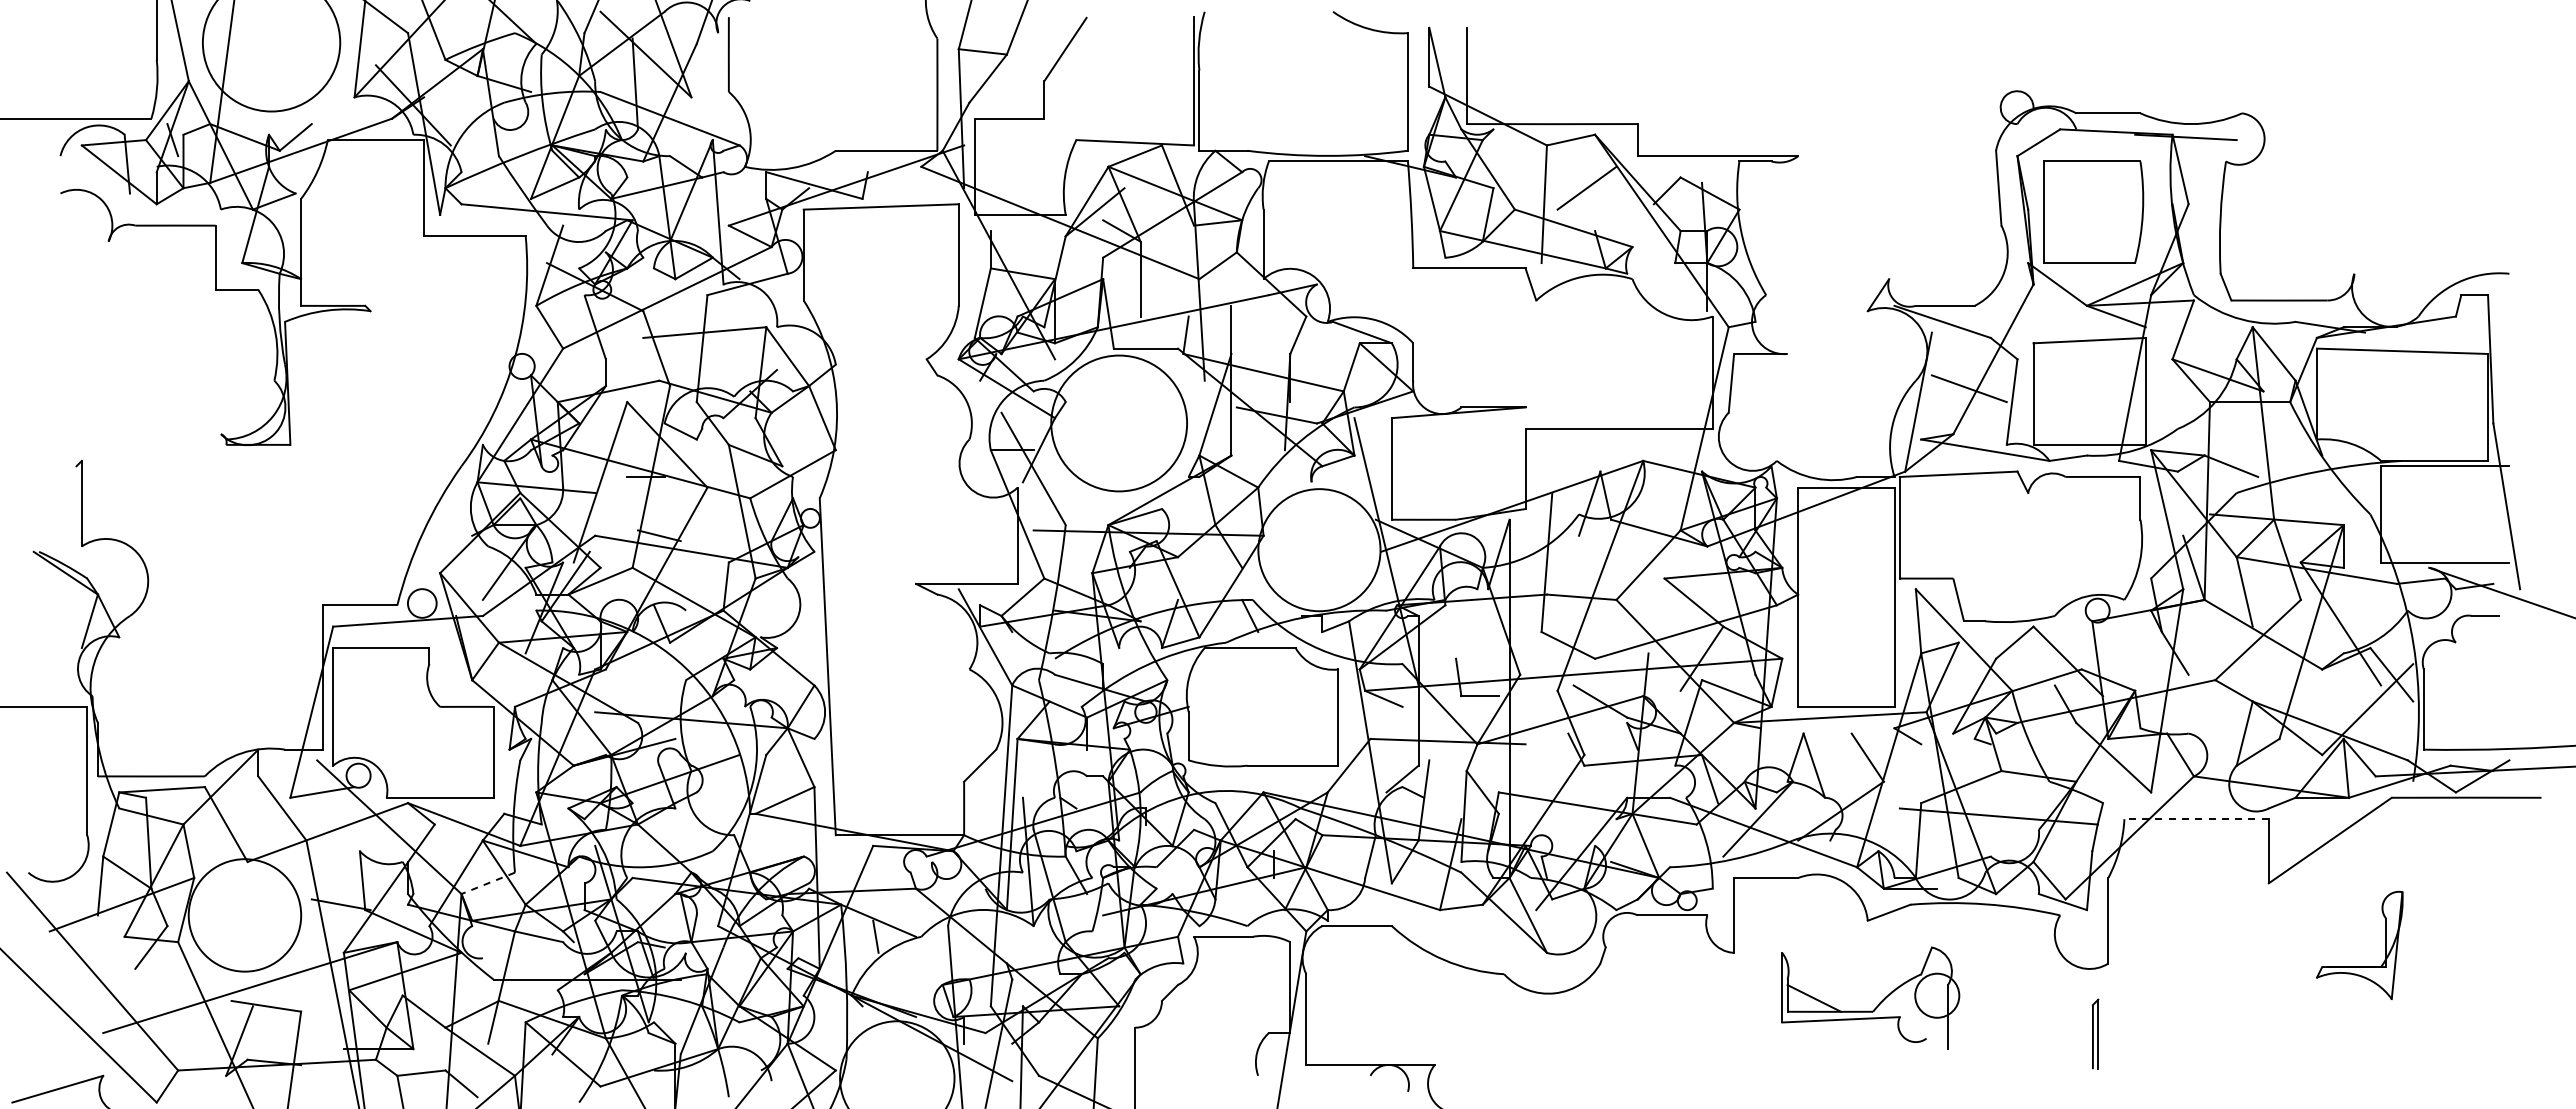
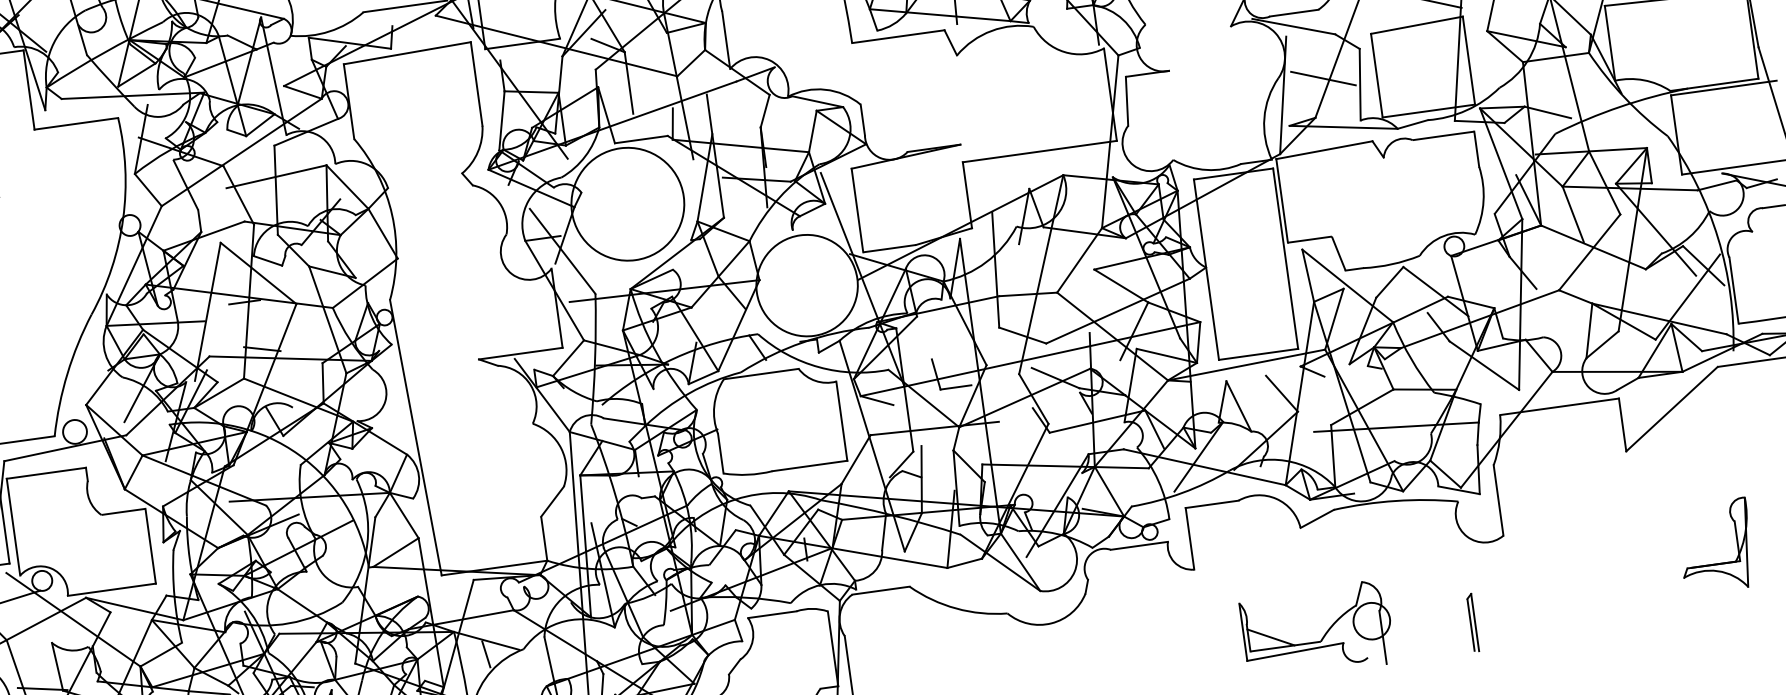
line: (2196, 819) -> (1559, 407), dashed -> solid
line: (488, 883) -> (161, 654), dashed -> solid
part: (2359, 966) -> (1717, 563), moved
part: (1878, 1003) -> (1324, 634), moved
part: (2095, 1033) -> (1472, 622), moved

